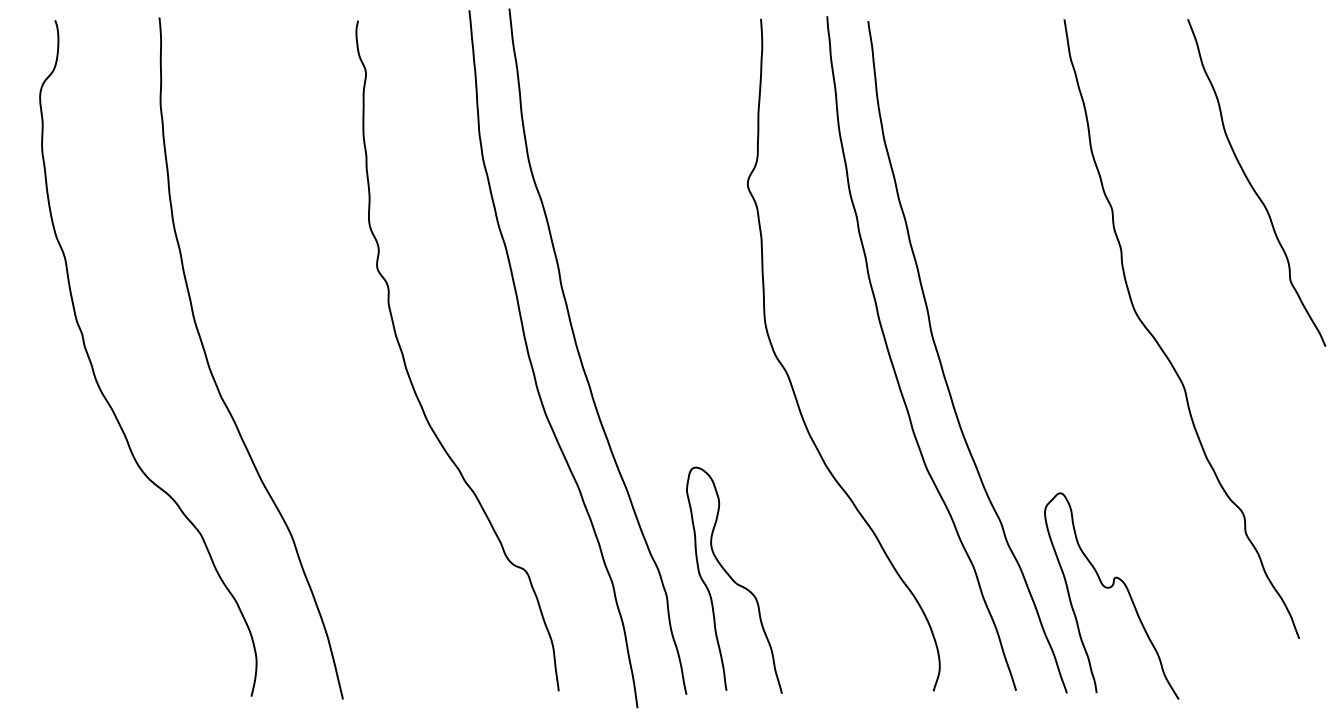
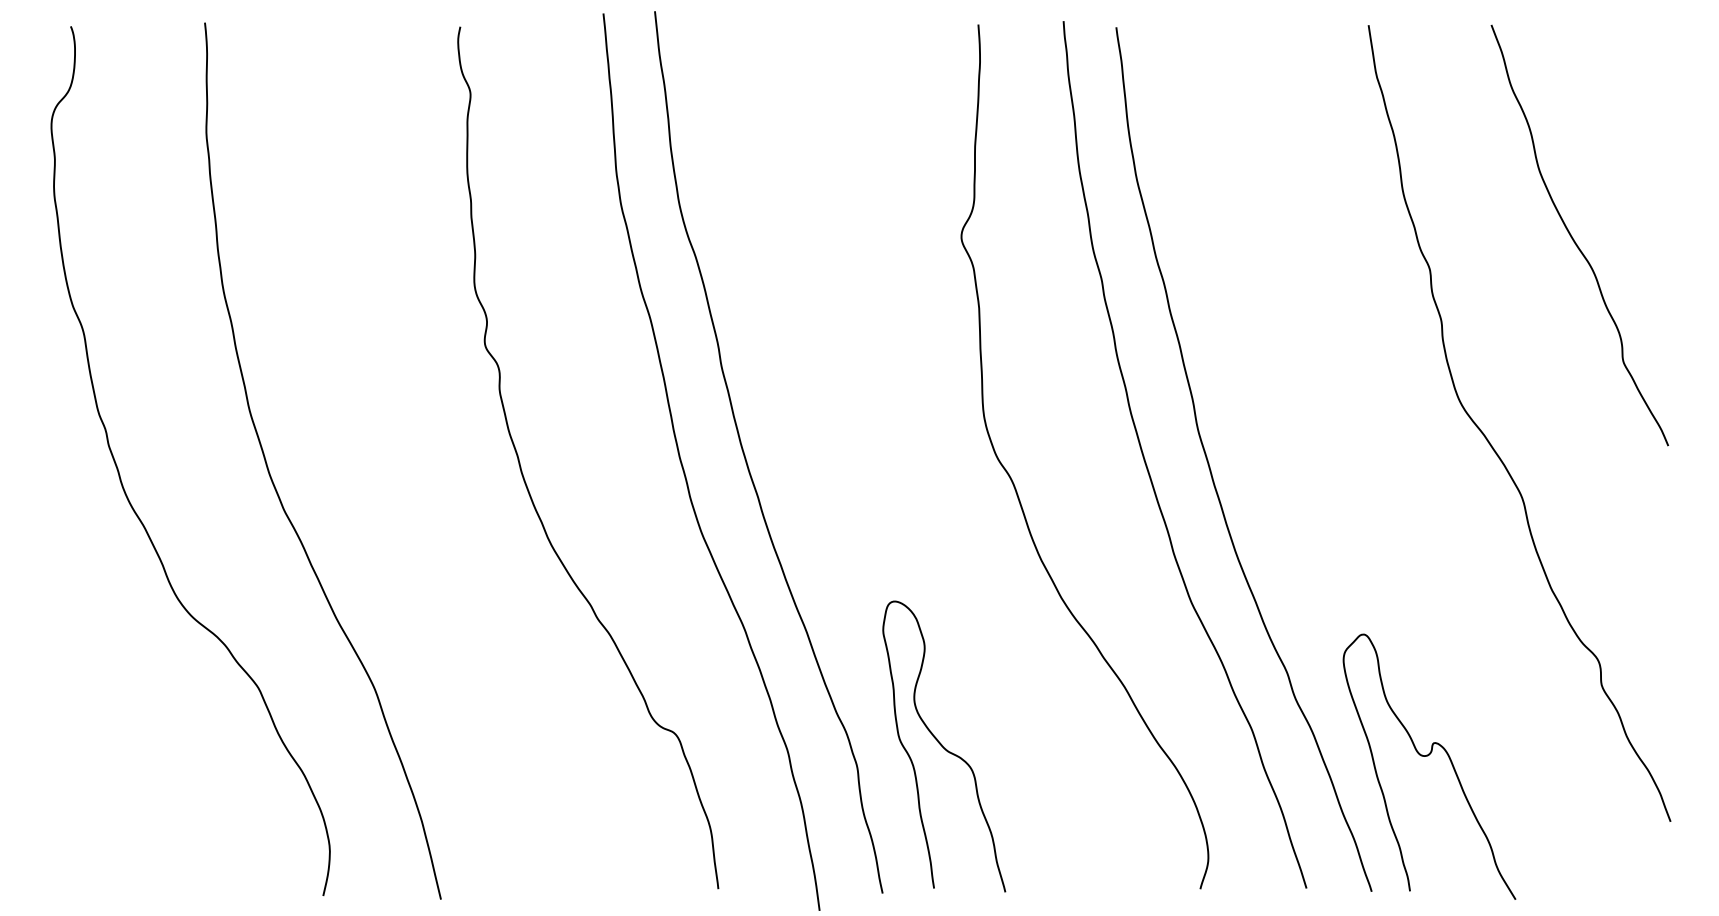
curve: (1252, 185) -> (1574, 238), moved

